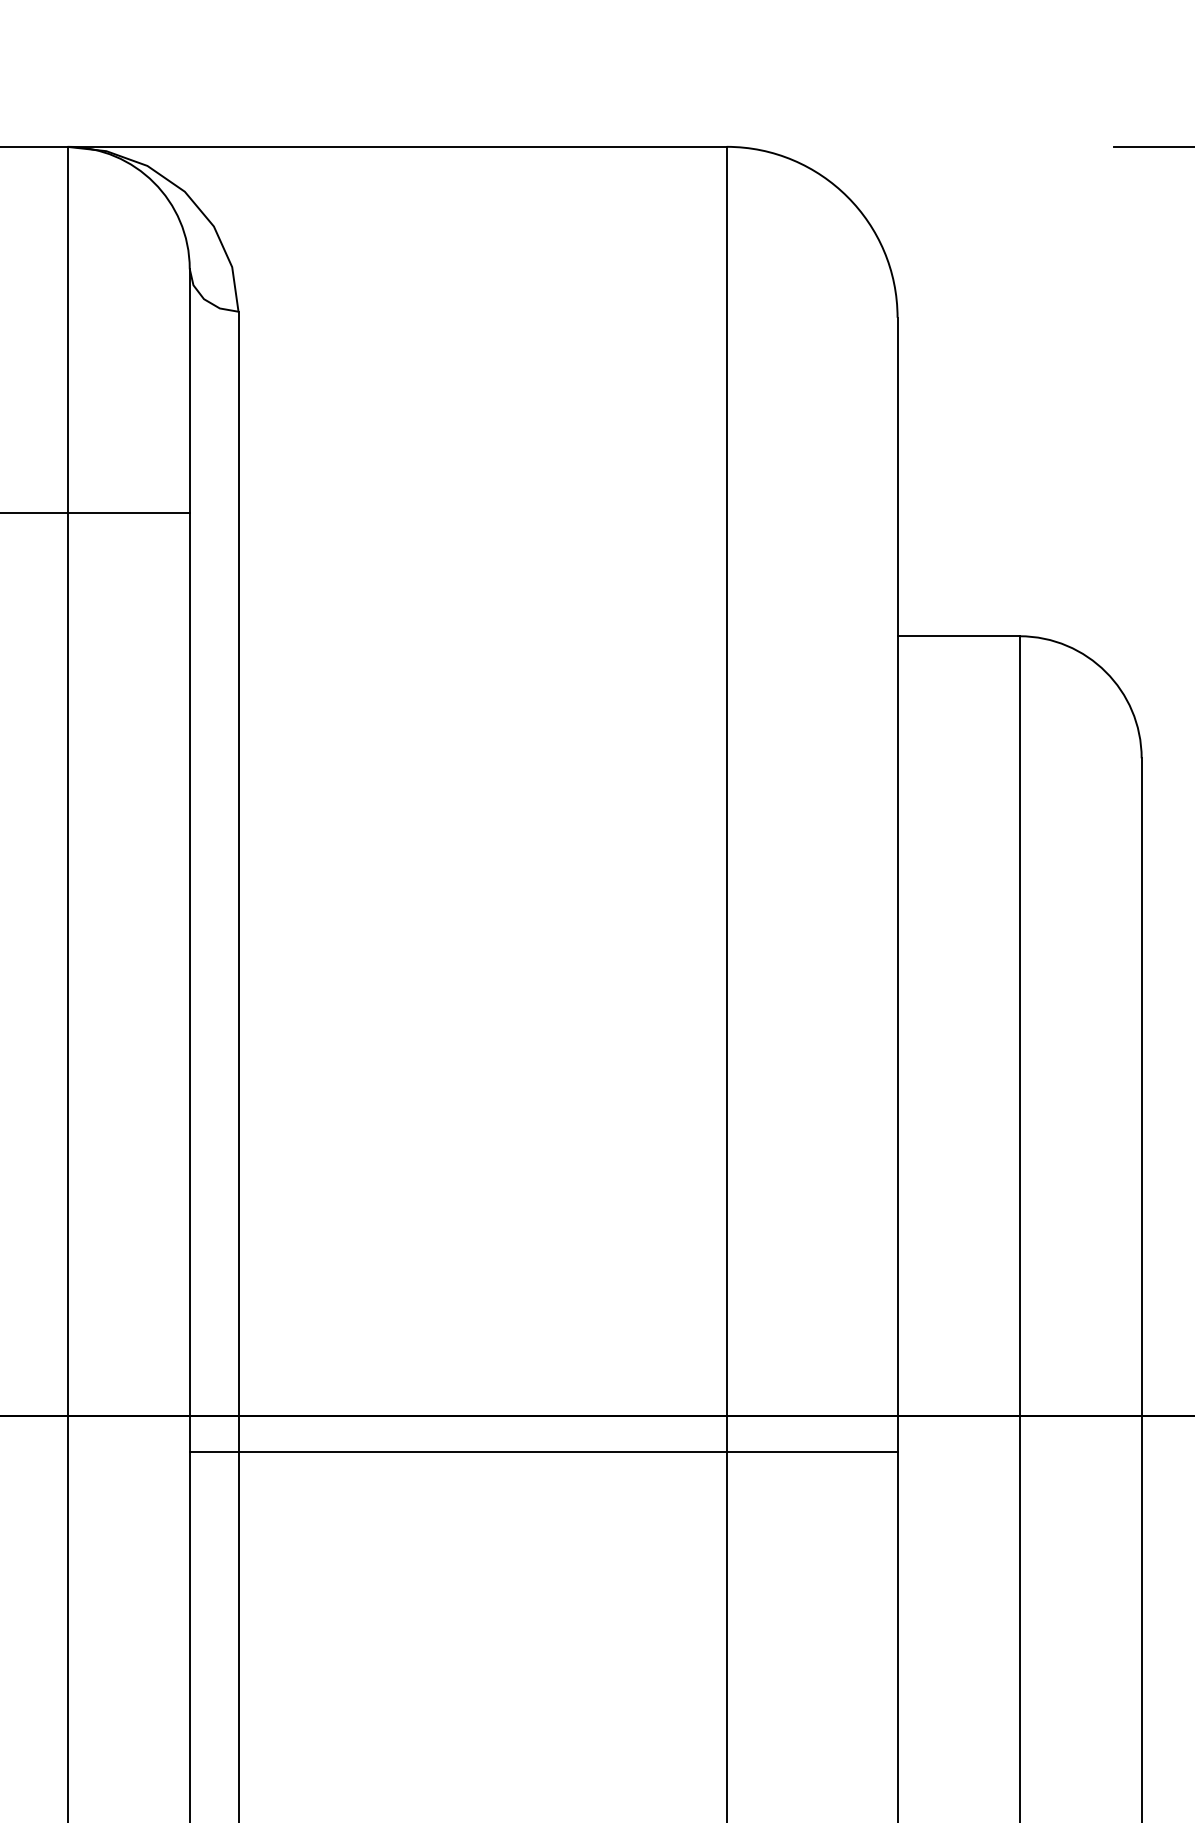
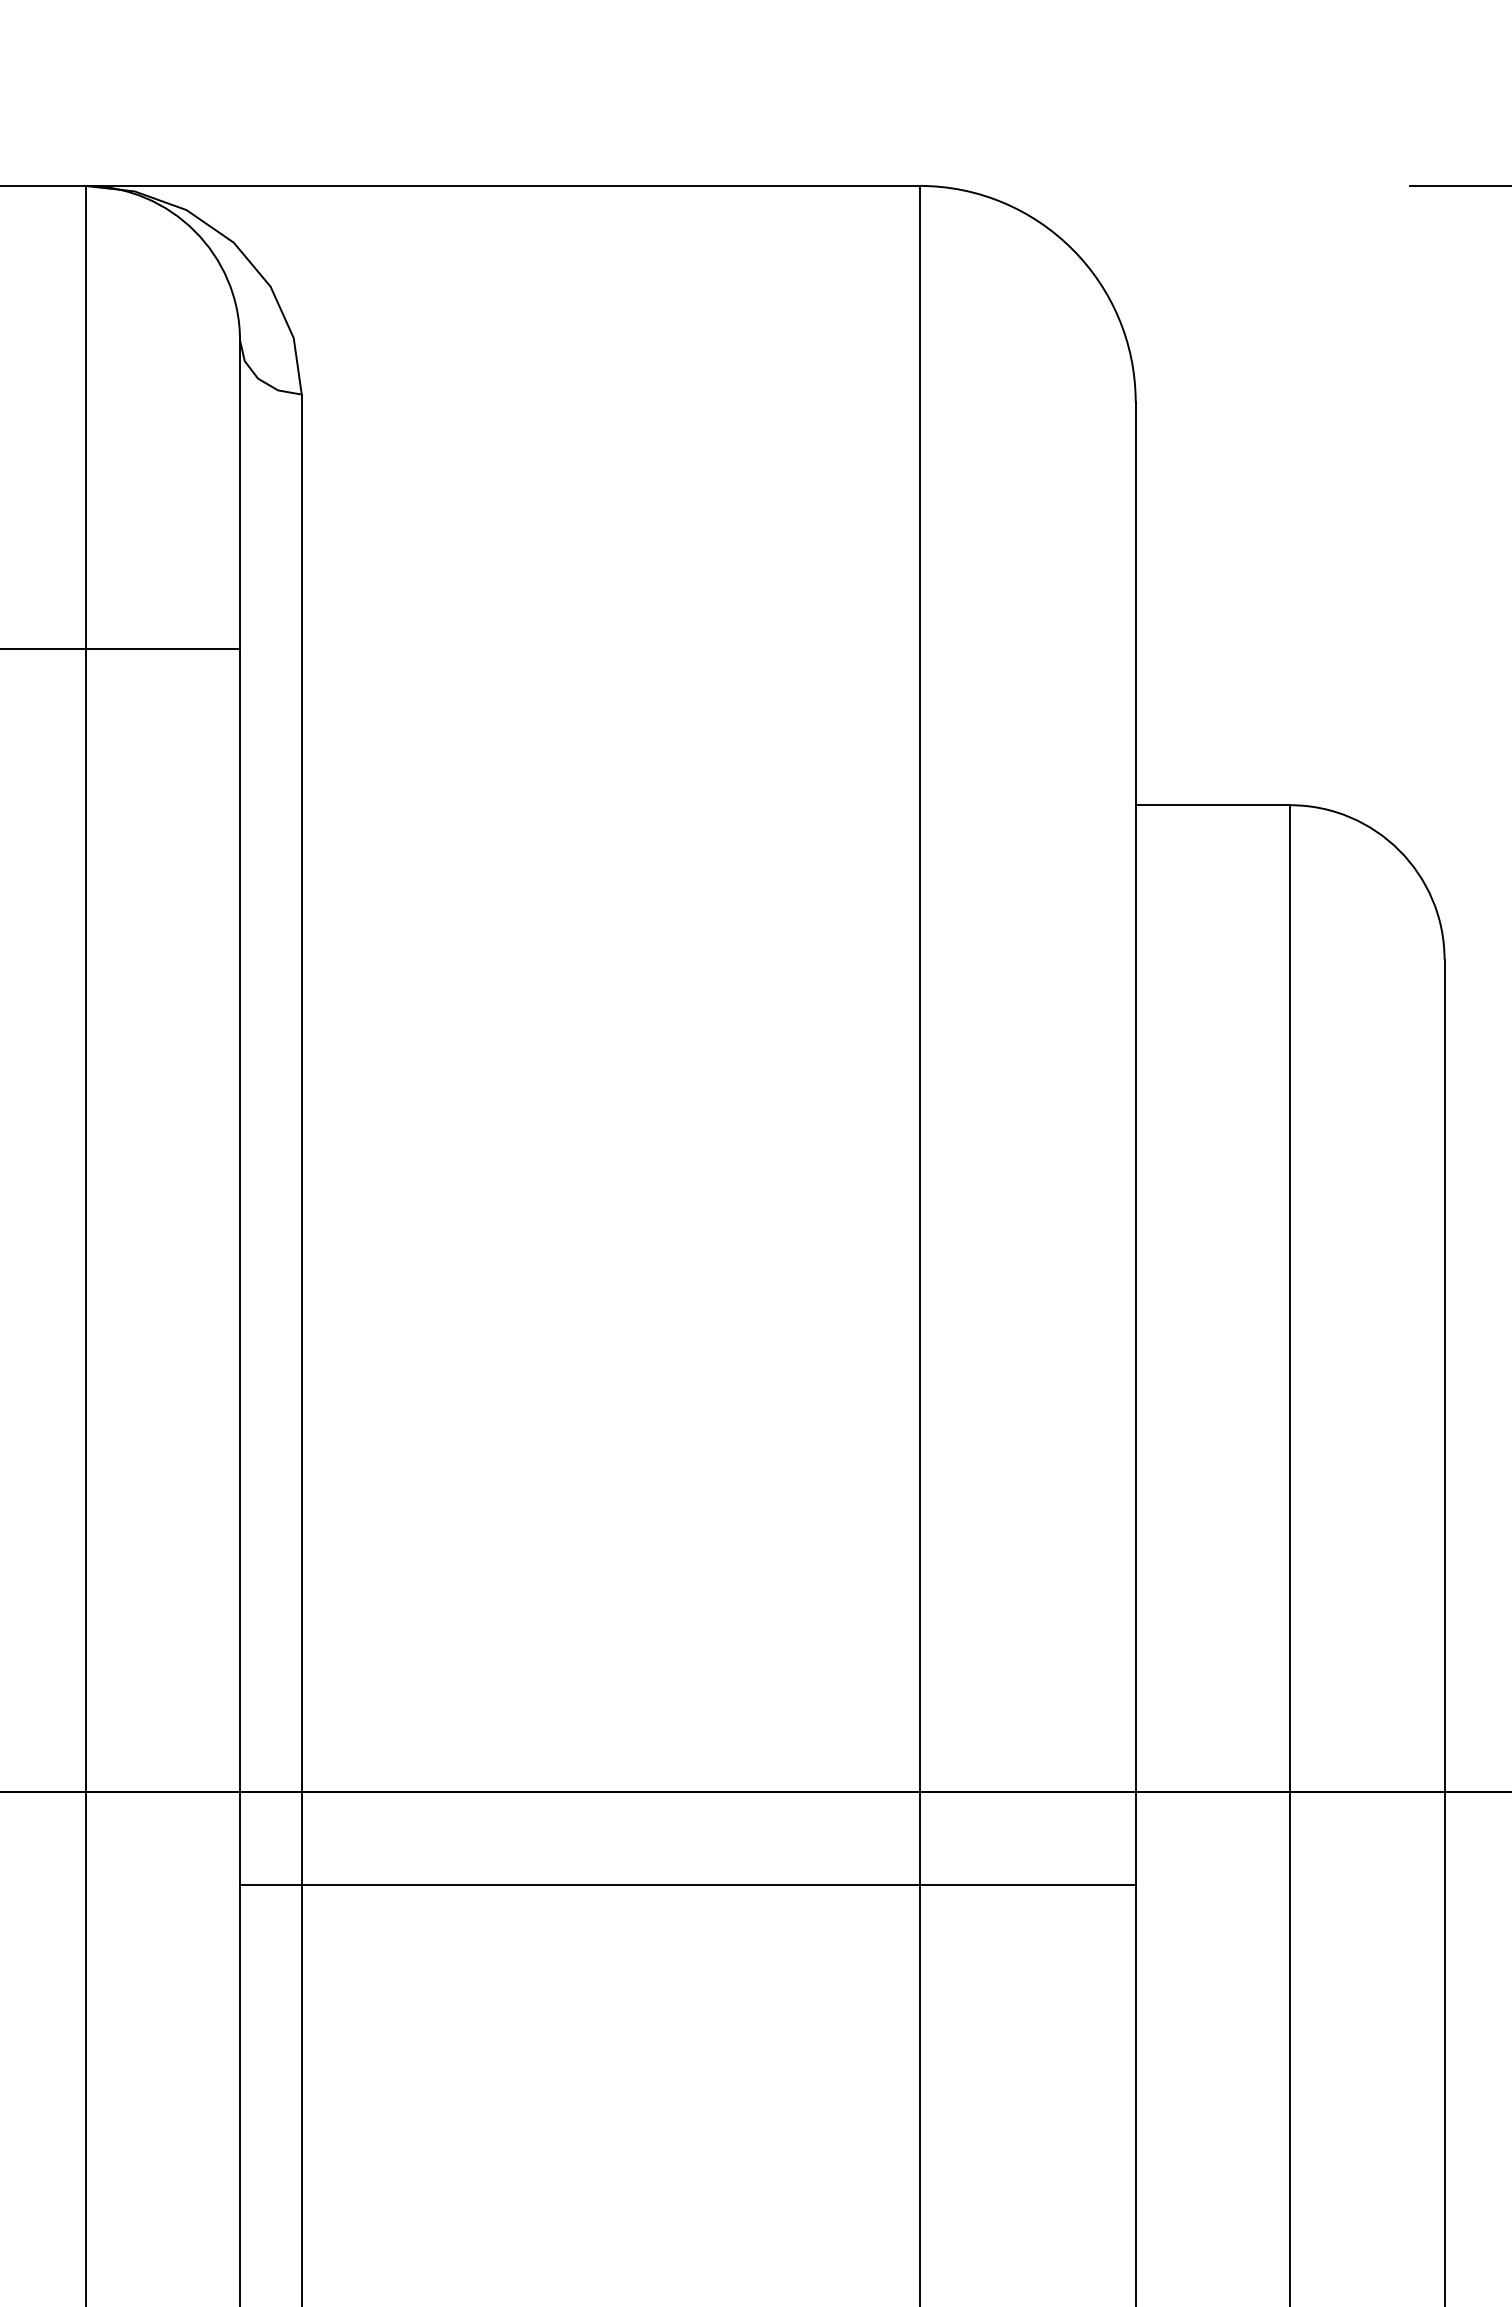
line: (543, 1452) -> (687, 1884), moved

